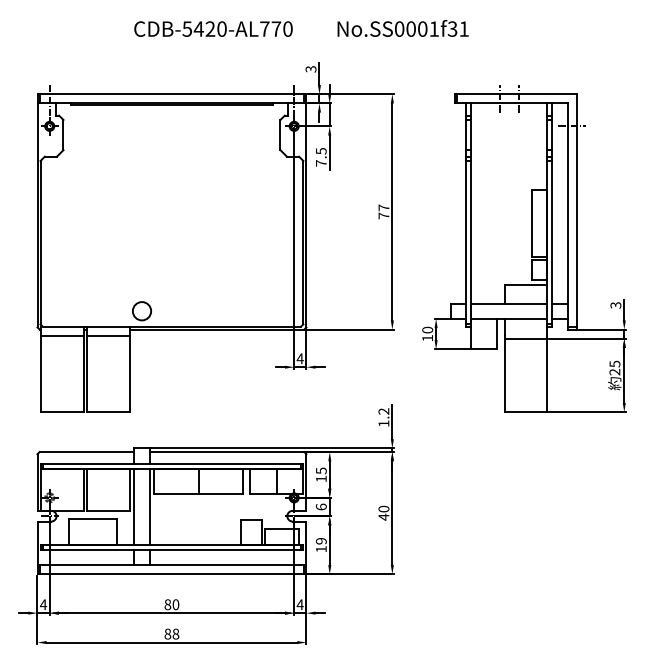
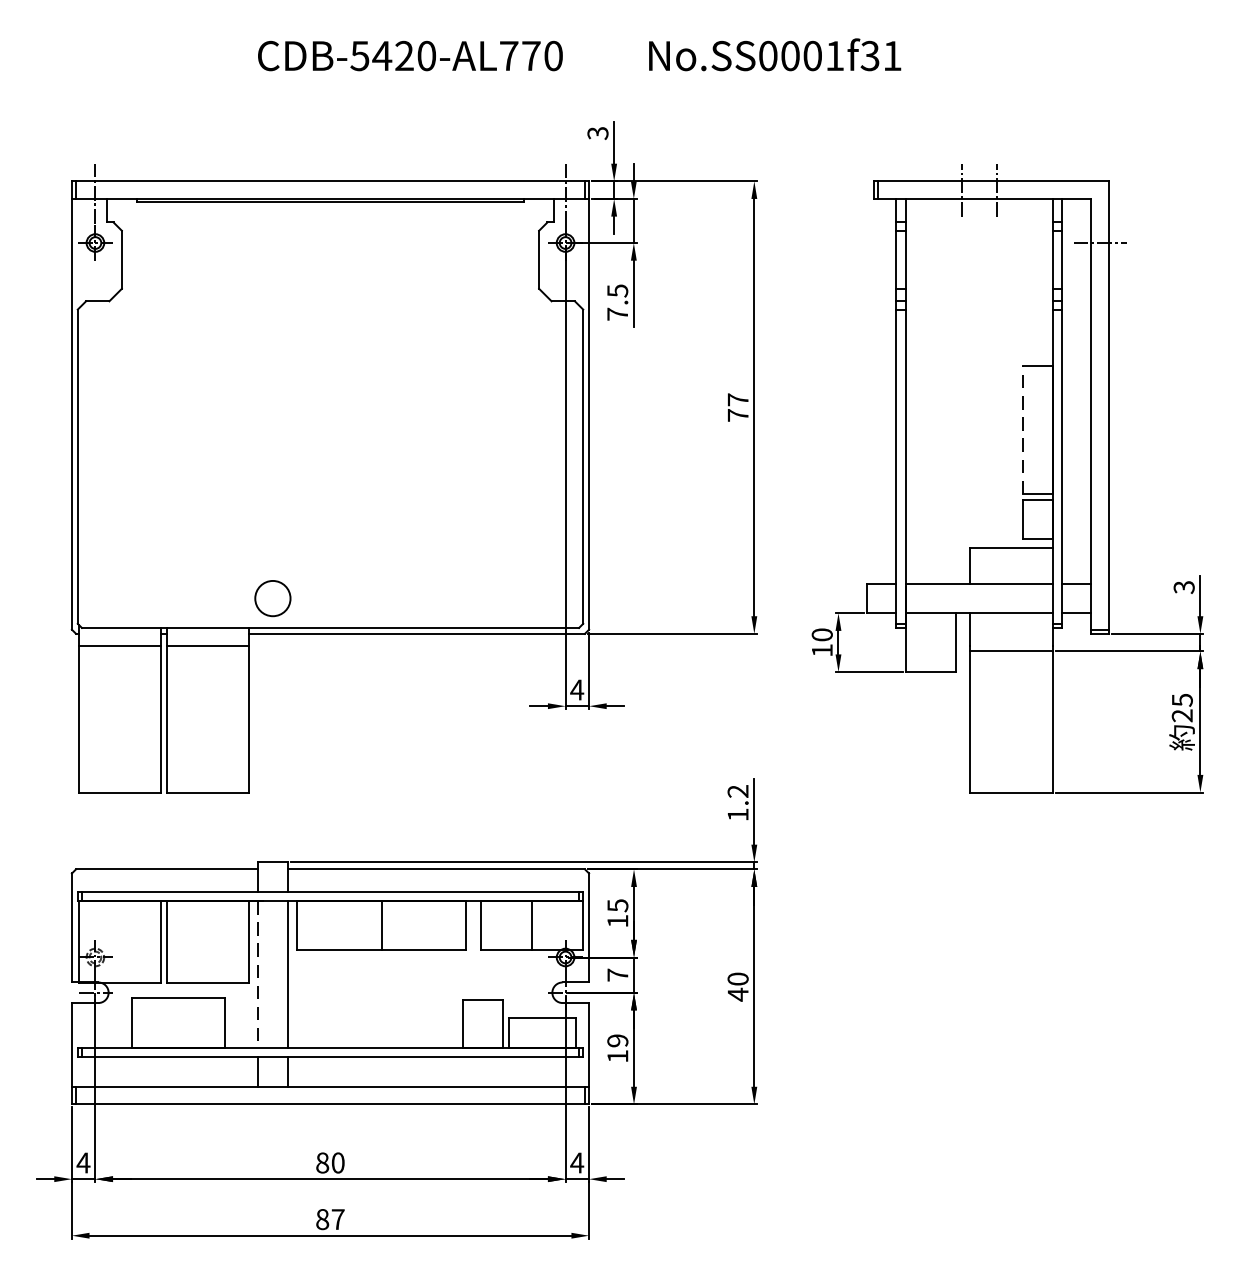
line: (531, 223) -> (1021, 429), solid -> dashed
text: (320, 506) -> (616, 974), 6 -> 7
line: (134, 507) -> (258, 976), solid -> dashed
text: (175, 633) -> (337, 1218), 88 -> 87

